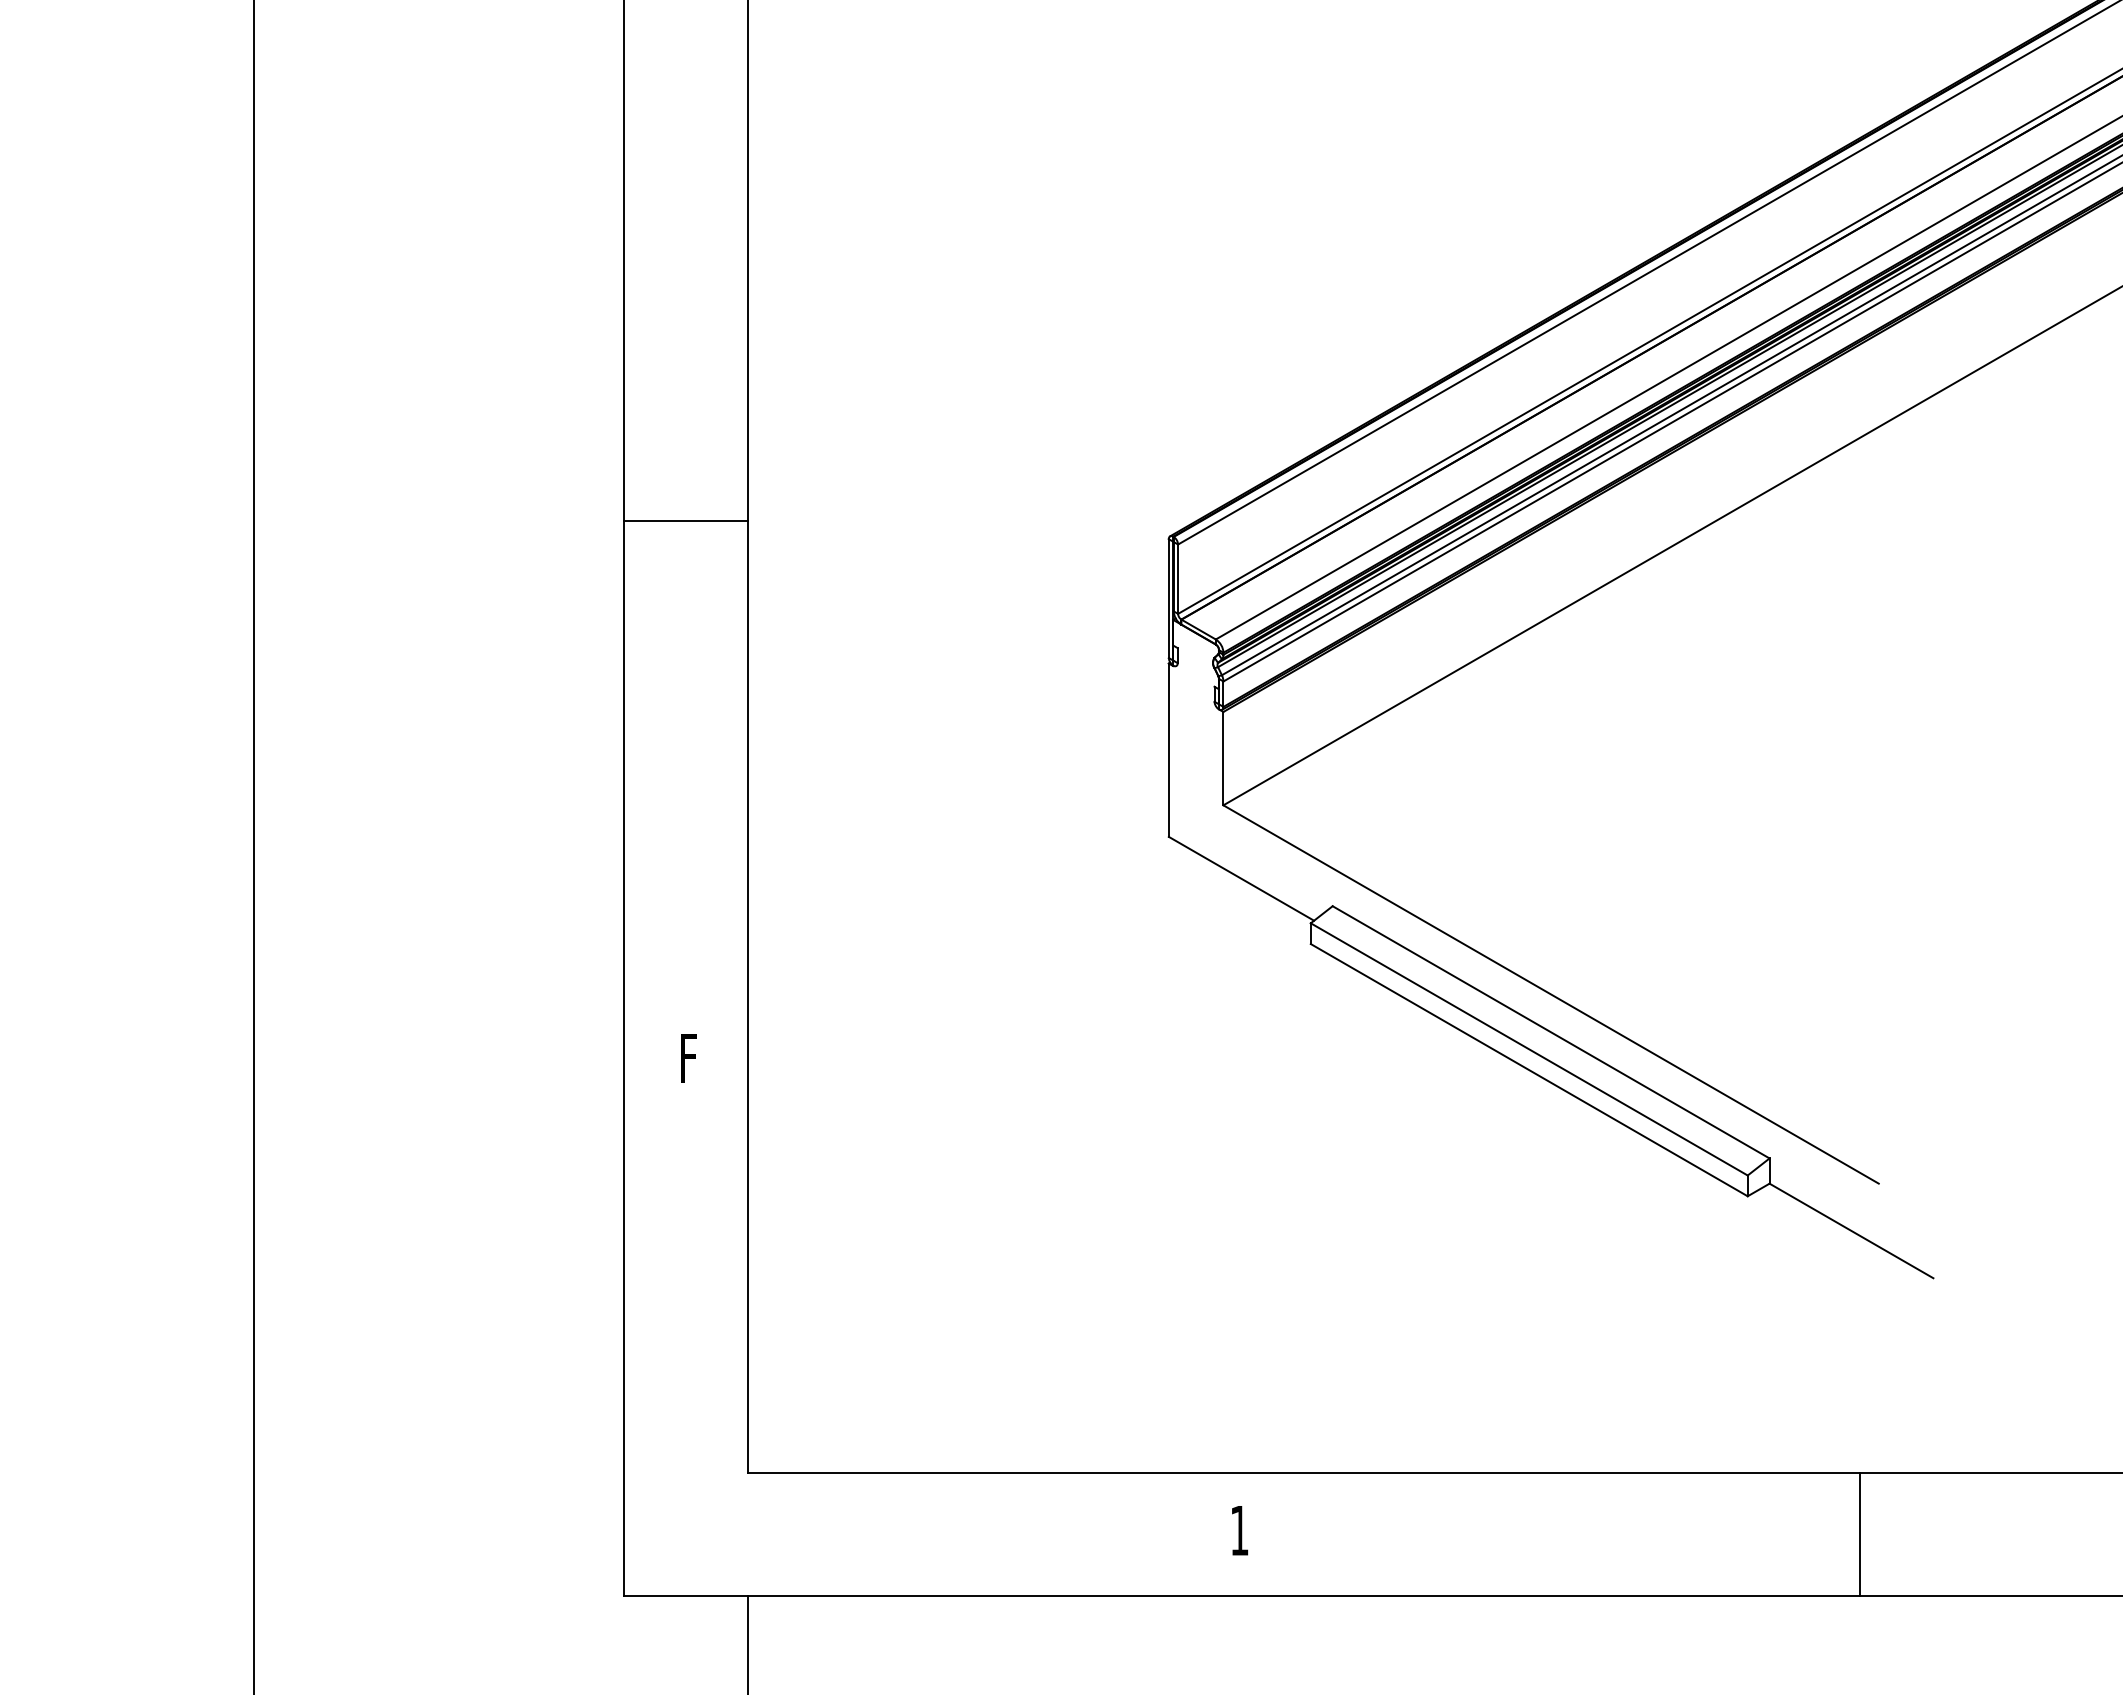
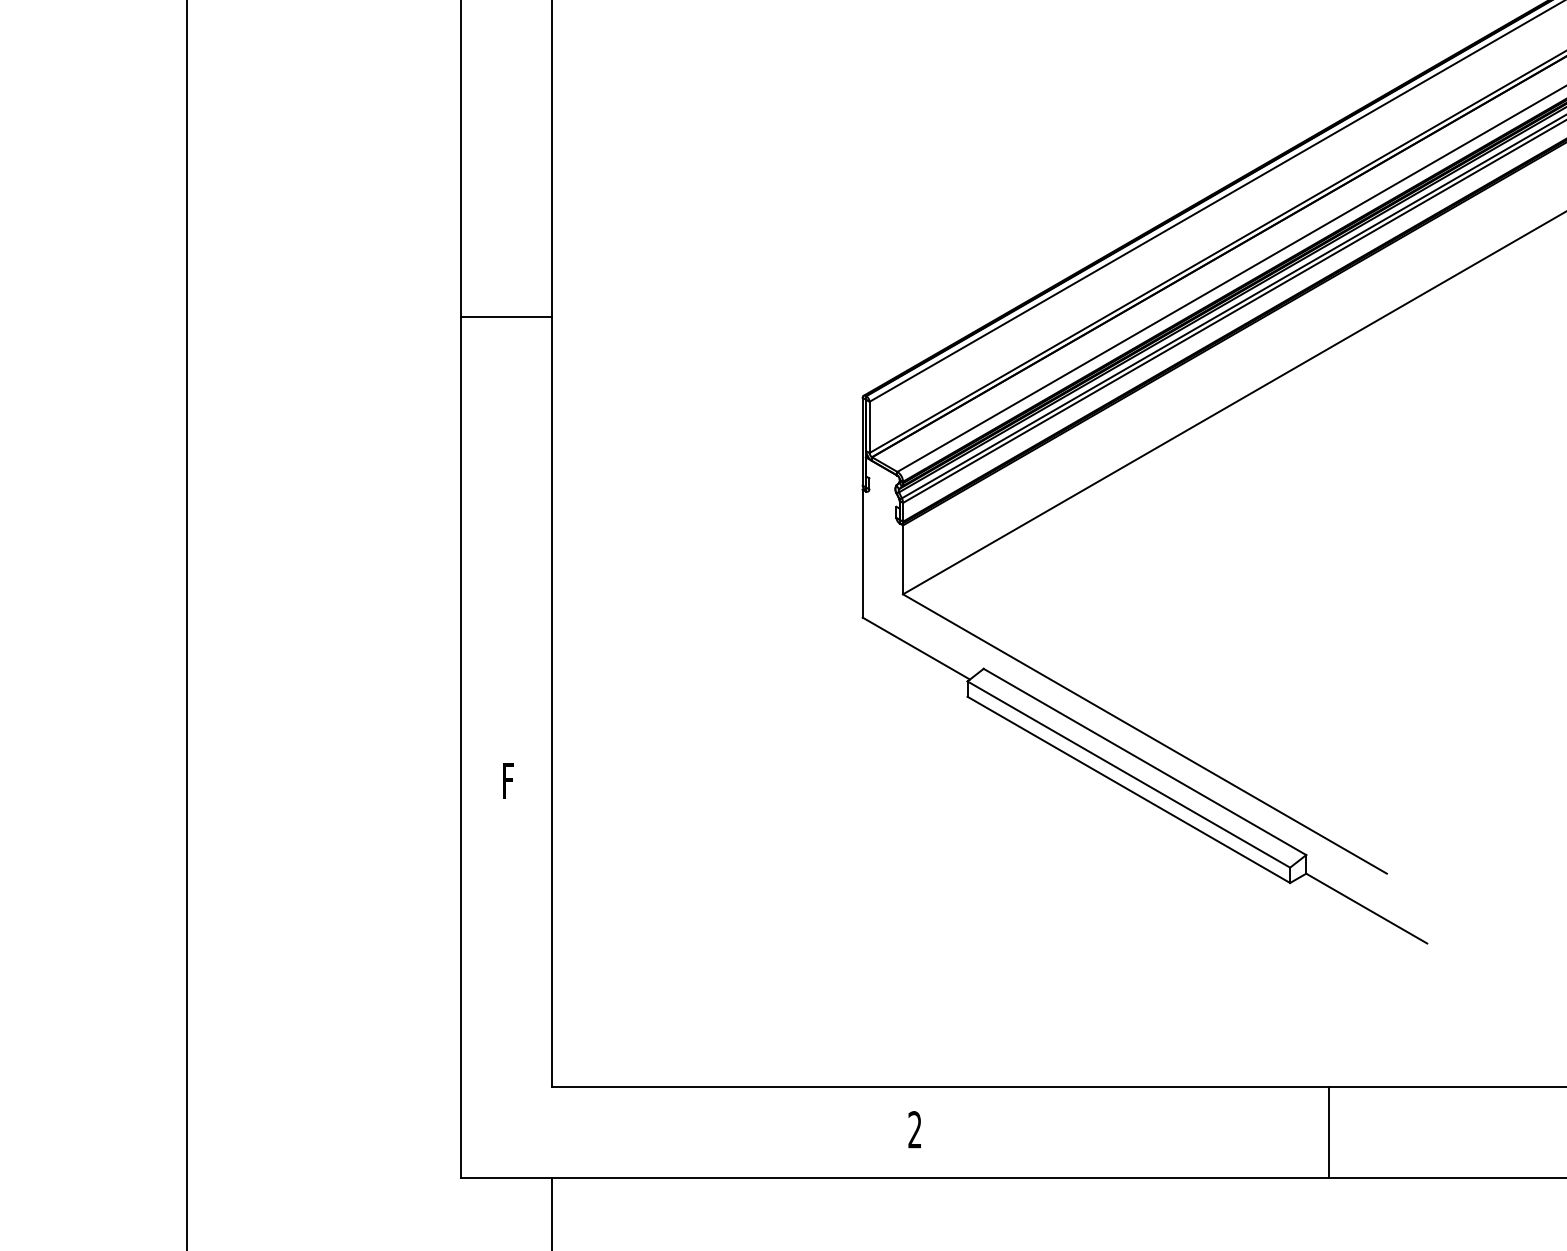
line: (685, 521) -> (505, 316), moved
text: (1239, 1530) -> (914, 1129), 1 -> 2
line: (1860, 1534) -> (1329, 1132), moved

